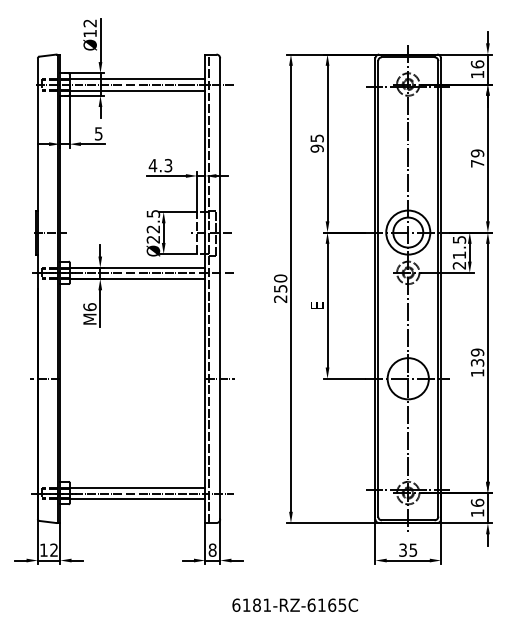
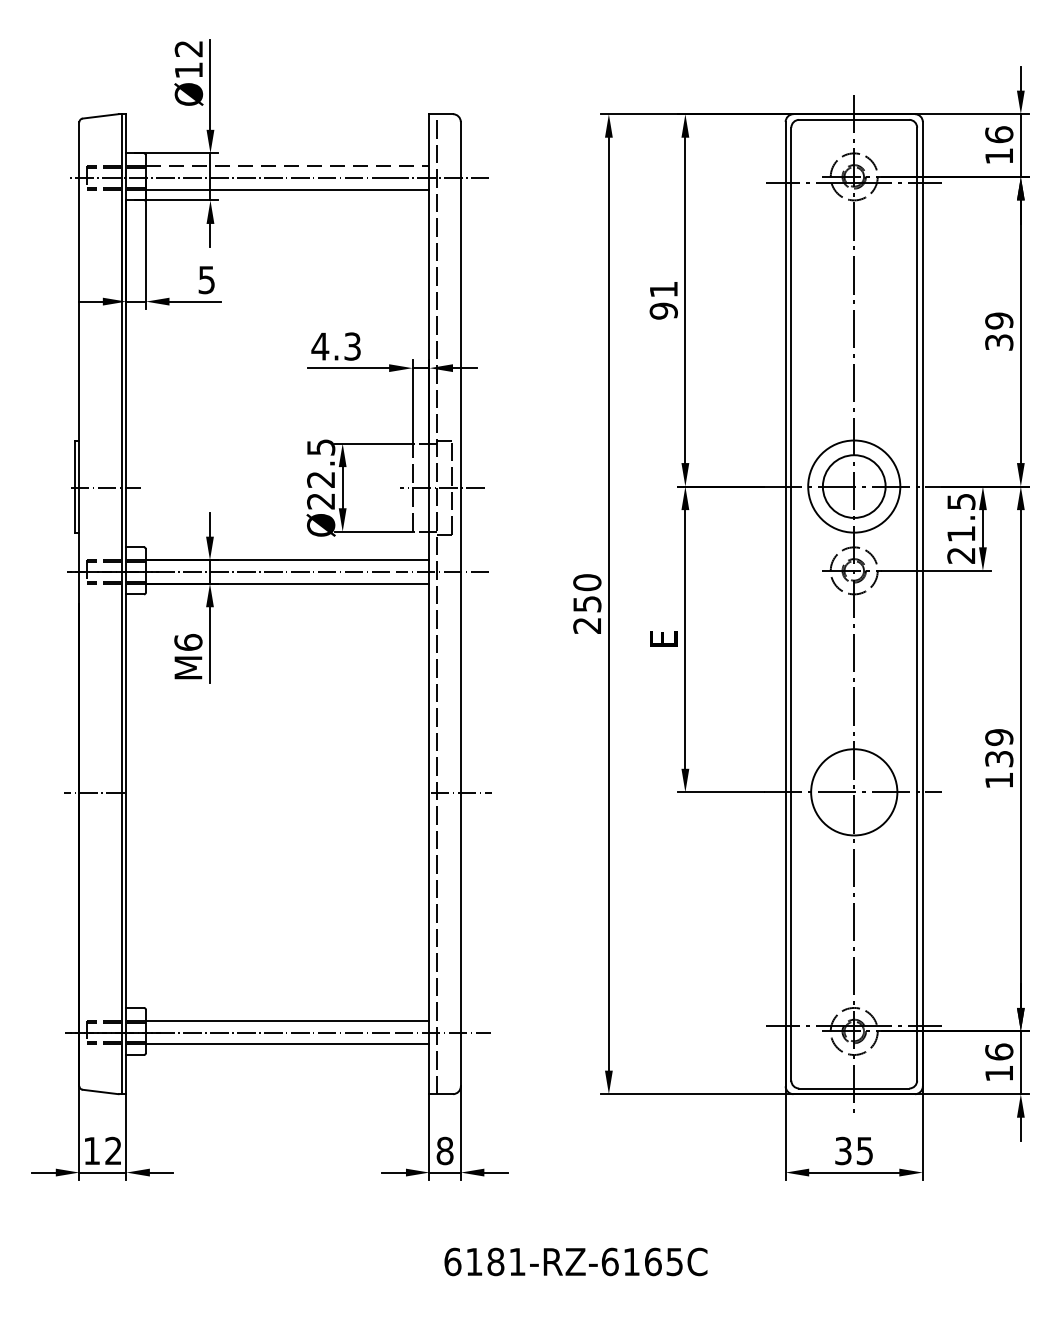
line: (137, 79) -> (287, 166), solid -> dashed
text: (316, 138) -> (662, 289), 95 -> 91
text: (477, 163) -> (999, 342), 79 -> 39
text: (294, 604) -> (574, 1260), moved

